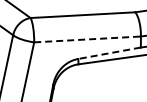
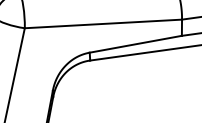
line: (88, 39) -> (104, 24), dashed -> solid
line: (109, 53) -> (135, 44), dashed -> solid

